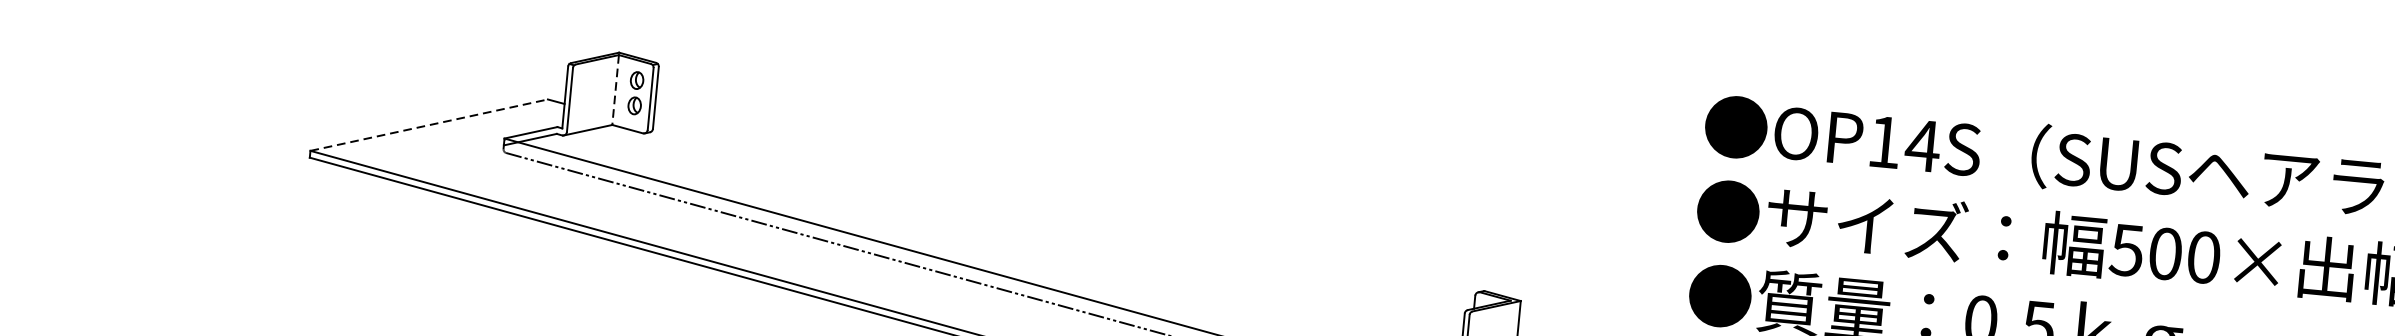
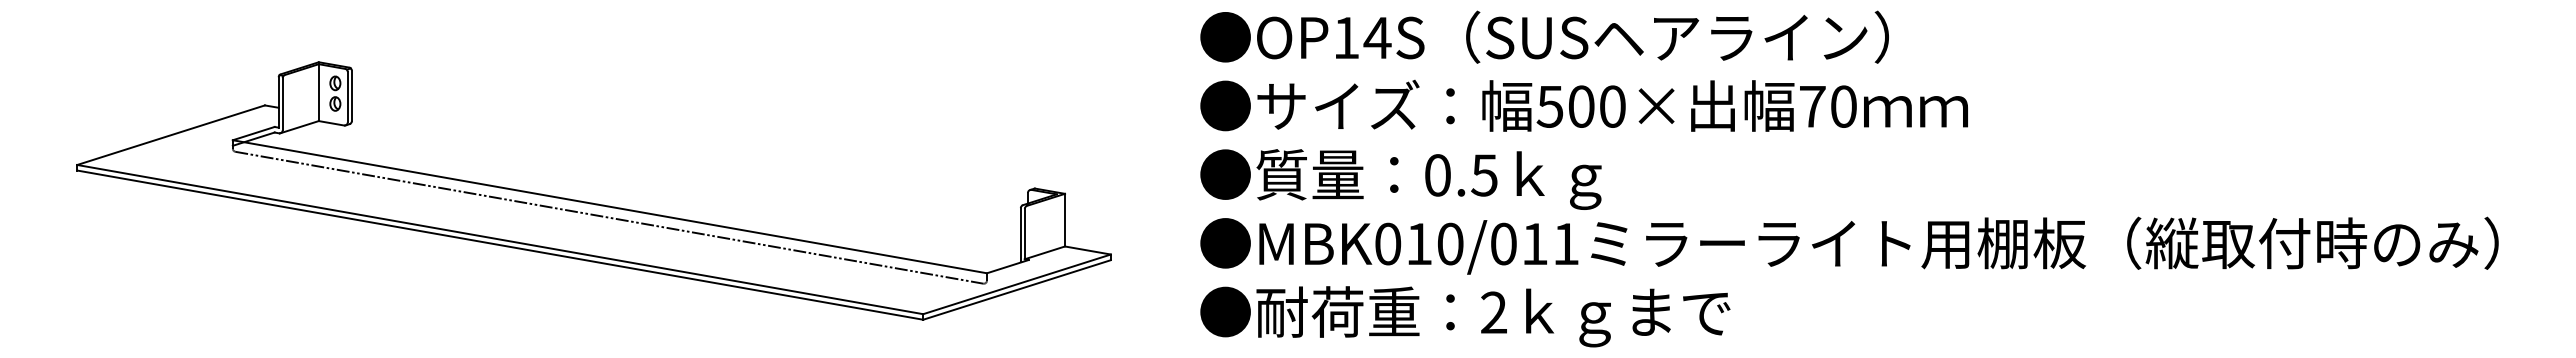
line: (615, 91) -> (318, 93), dashed -> solid
line: (429, 125) -> (171, 135), dashed -> solid

